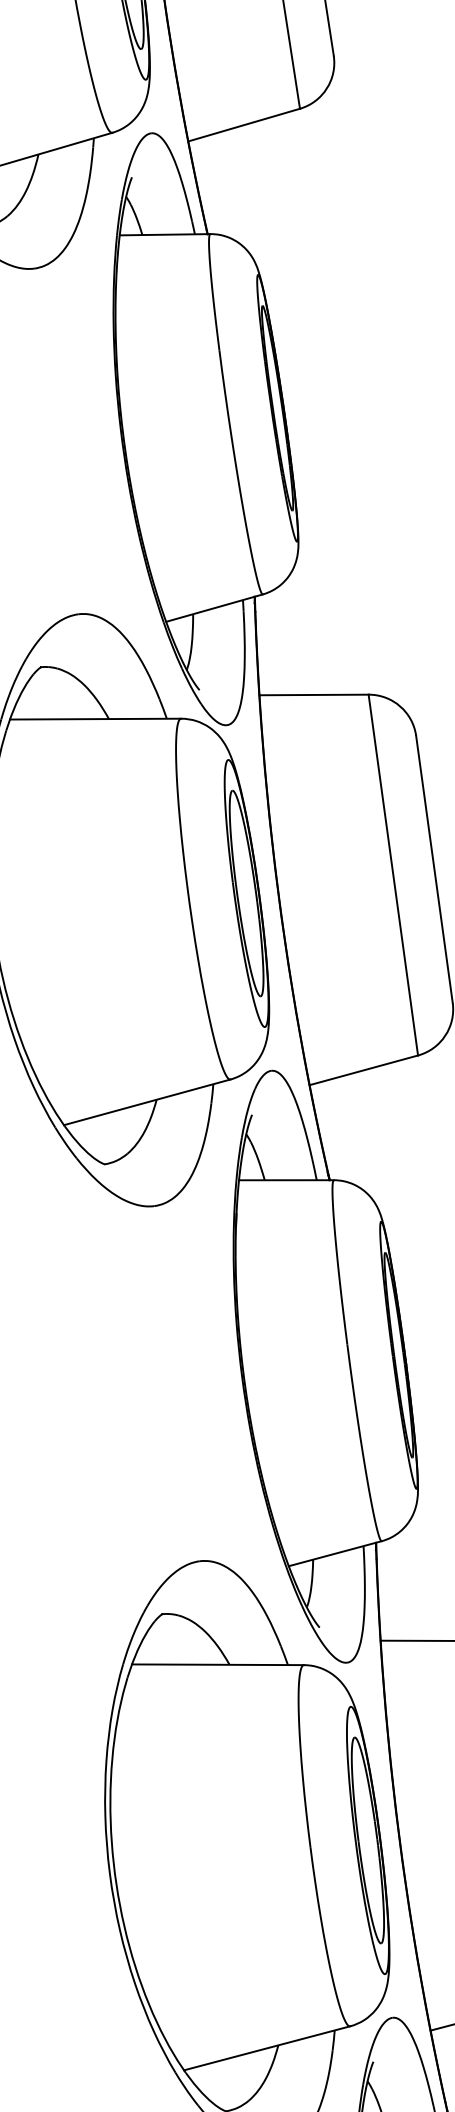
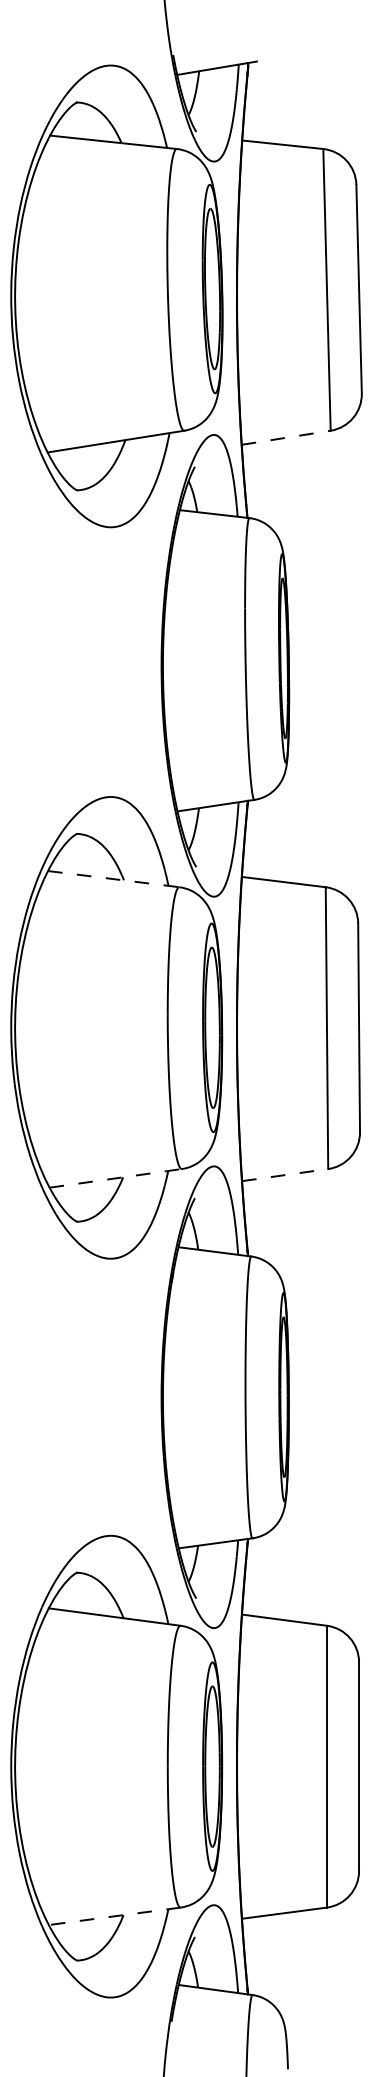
line: (244, 124) -> (286, 437), solid -> dashed
line: (96, 719) -> (114, 879), solid -> dashed
line: (364, 1070) -> (285, 1175), solid -> dashed
line: (146, 1102) -> (115, 1178), solid -> dashed
line: (266, 2048) -> (114, 1916), solid -> dashed

